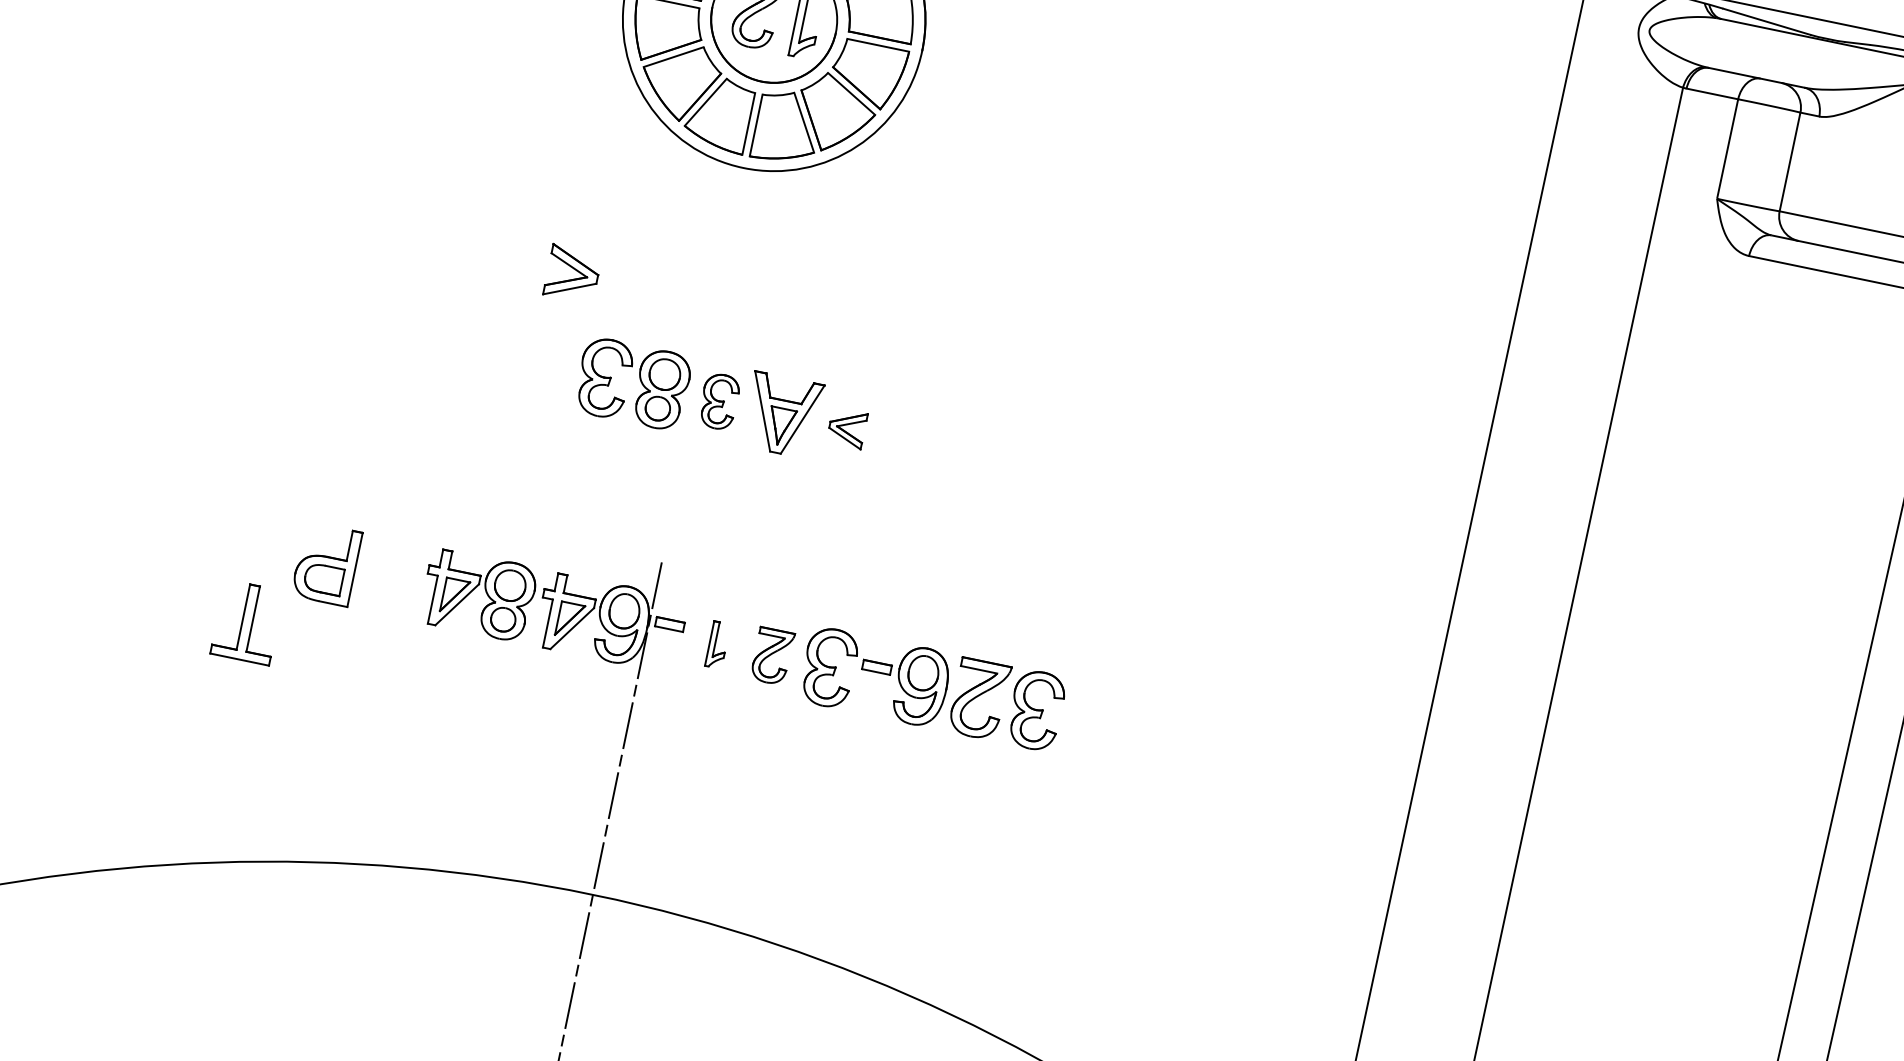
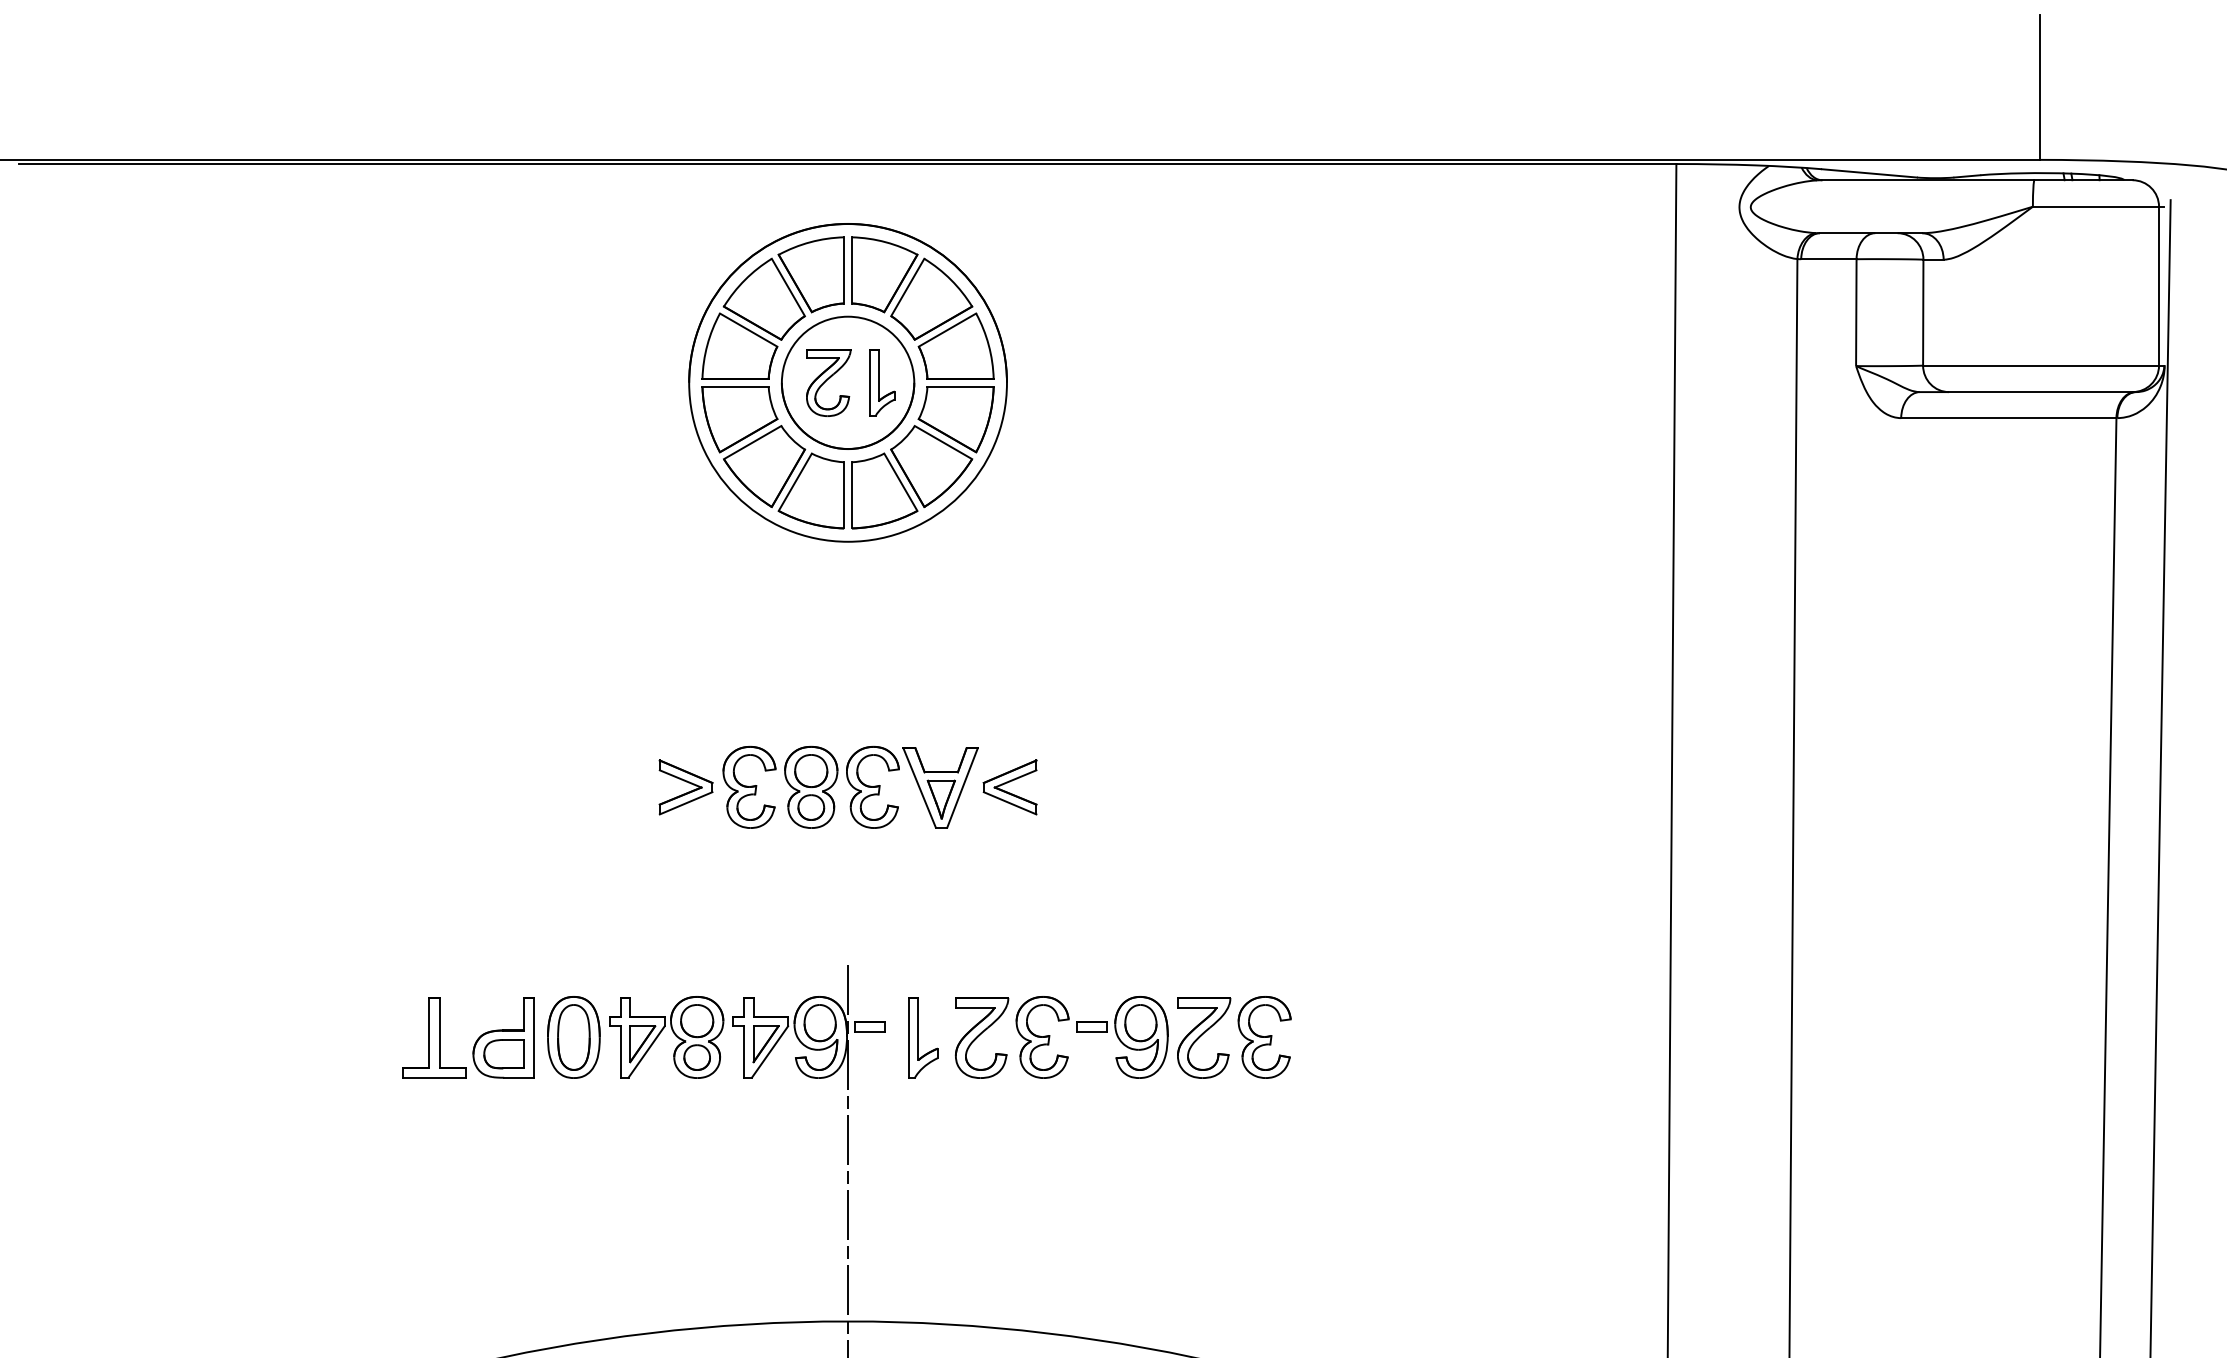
part: (572, 274) -> (685, 787), moved
part: (719, 400) -> (872, 786), size x1.43
part: (846, 428) -> (1009, 787), size x1.43
part: (391, 577) -> (573, 1037), added
part: (247, 622) -> (434, 1037), moved
part: (718, 644) -> (923, 1037), size x1.67
part: (772, 655) -> (981, 1037), size x1.43

